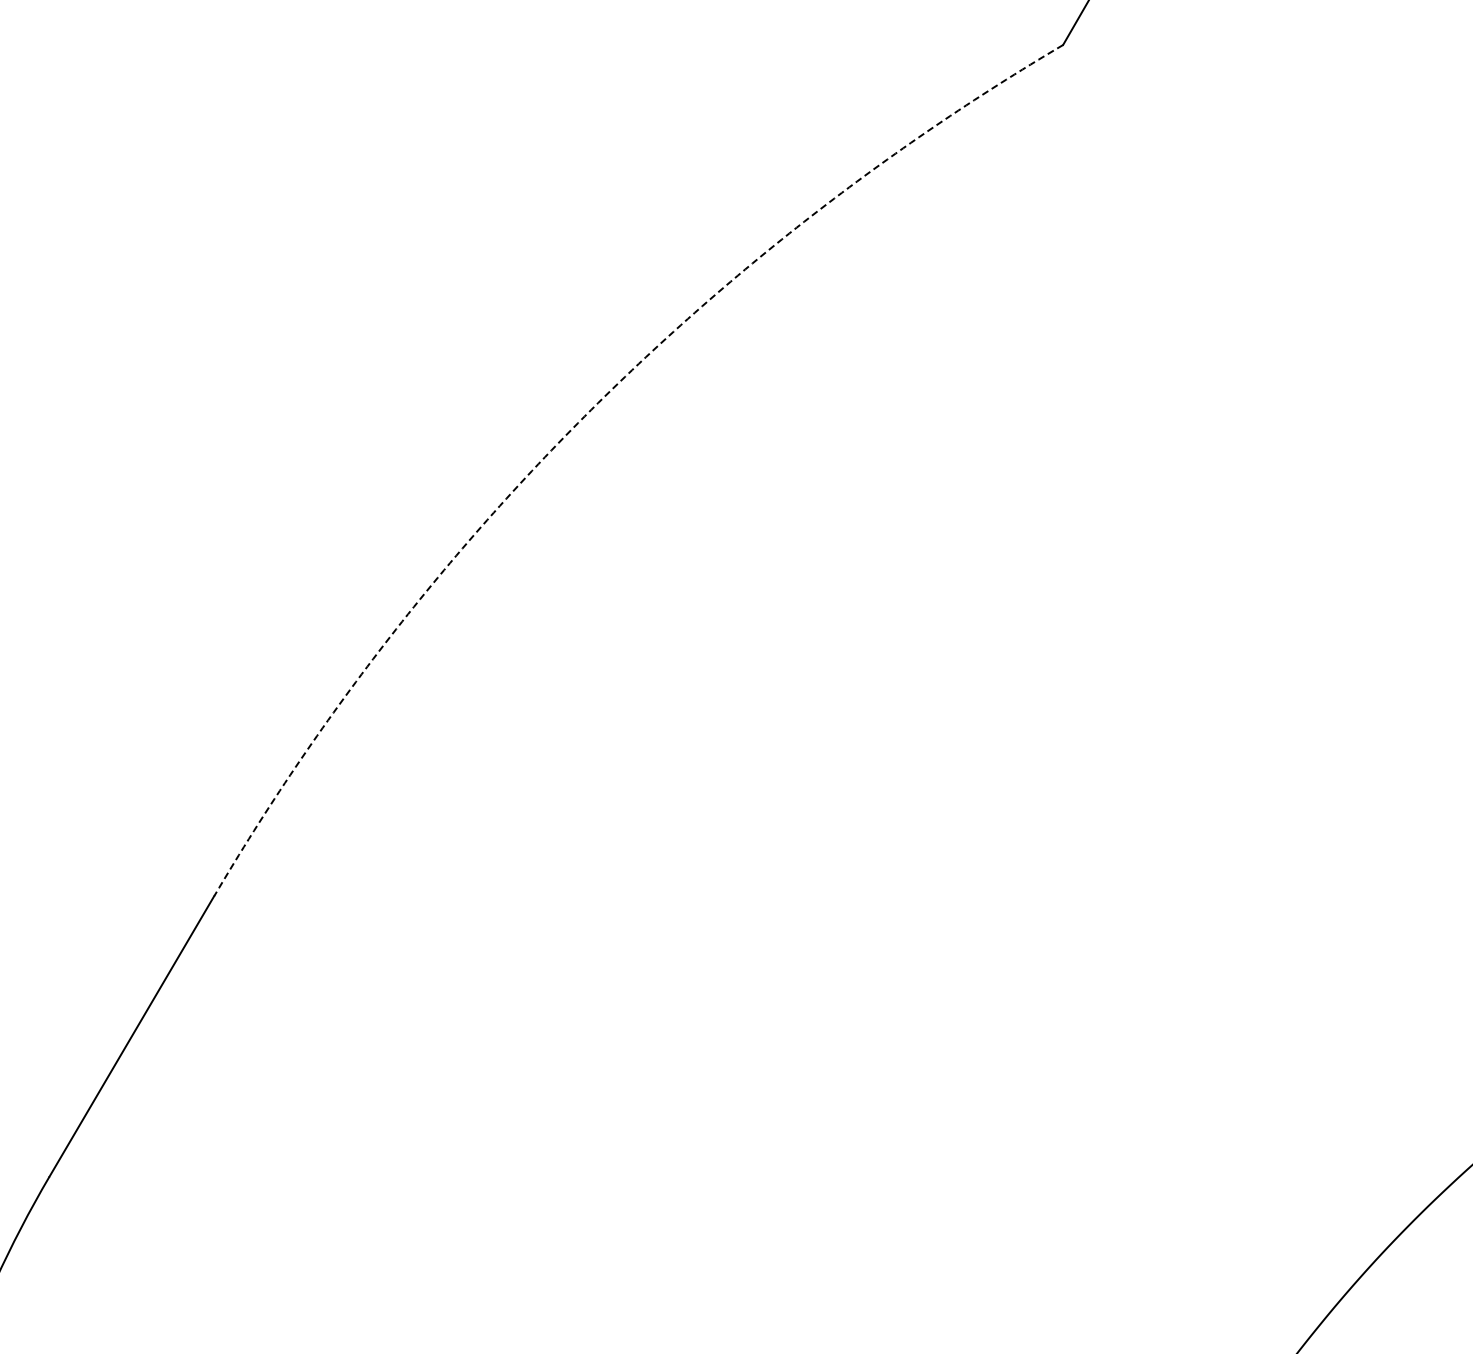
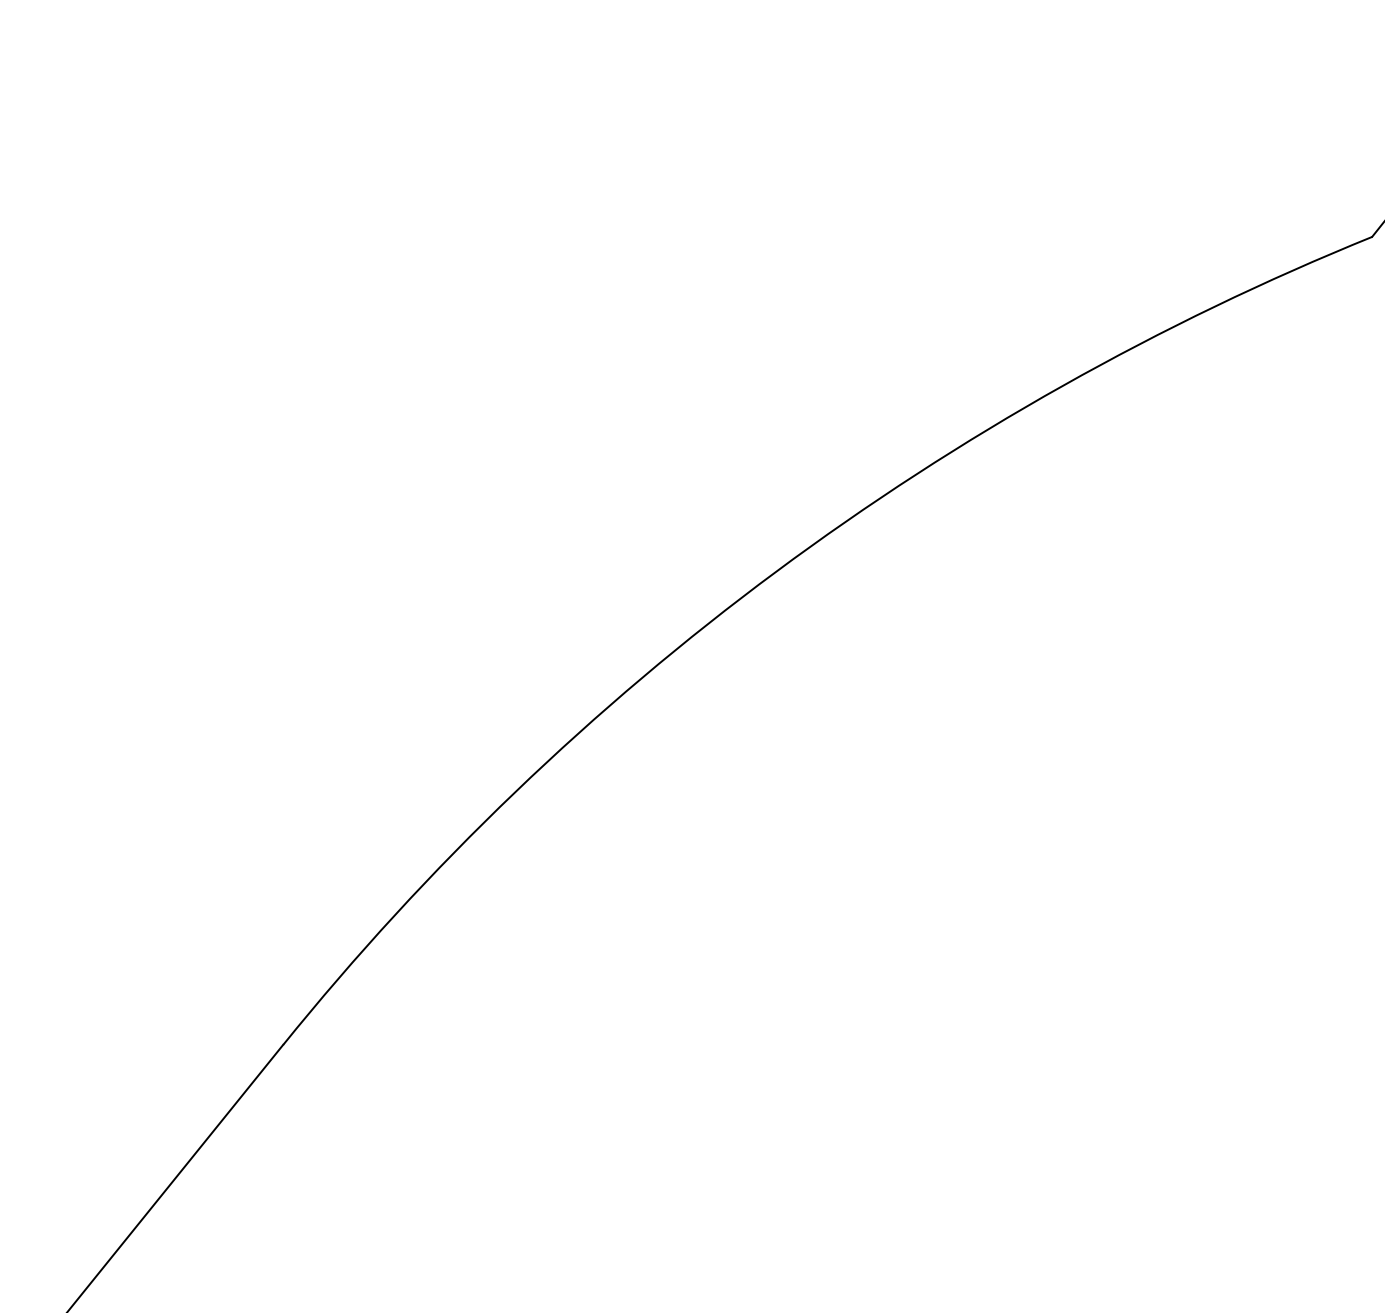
arc: (584, 416) -> (776, 571), dashed -> solid

